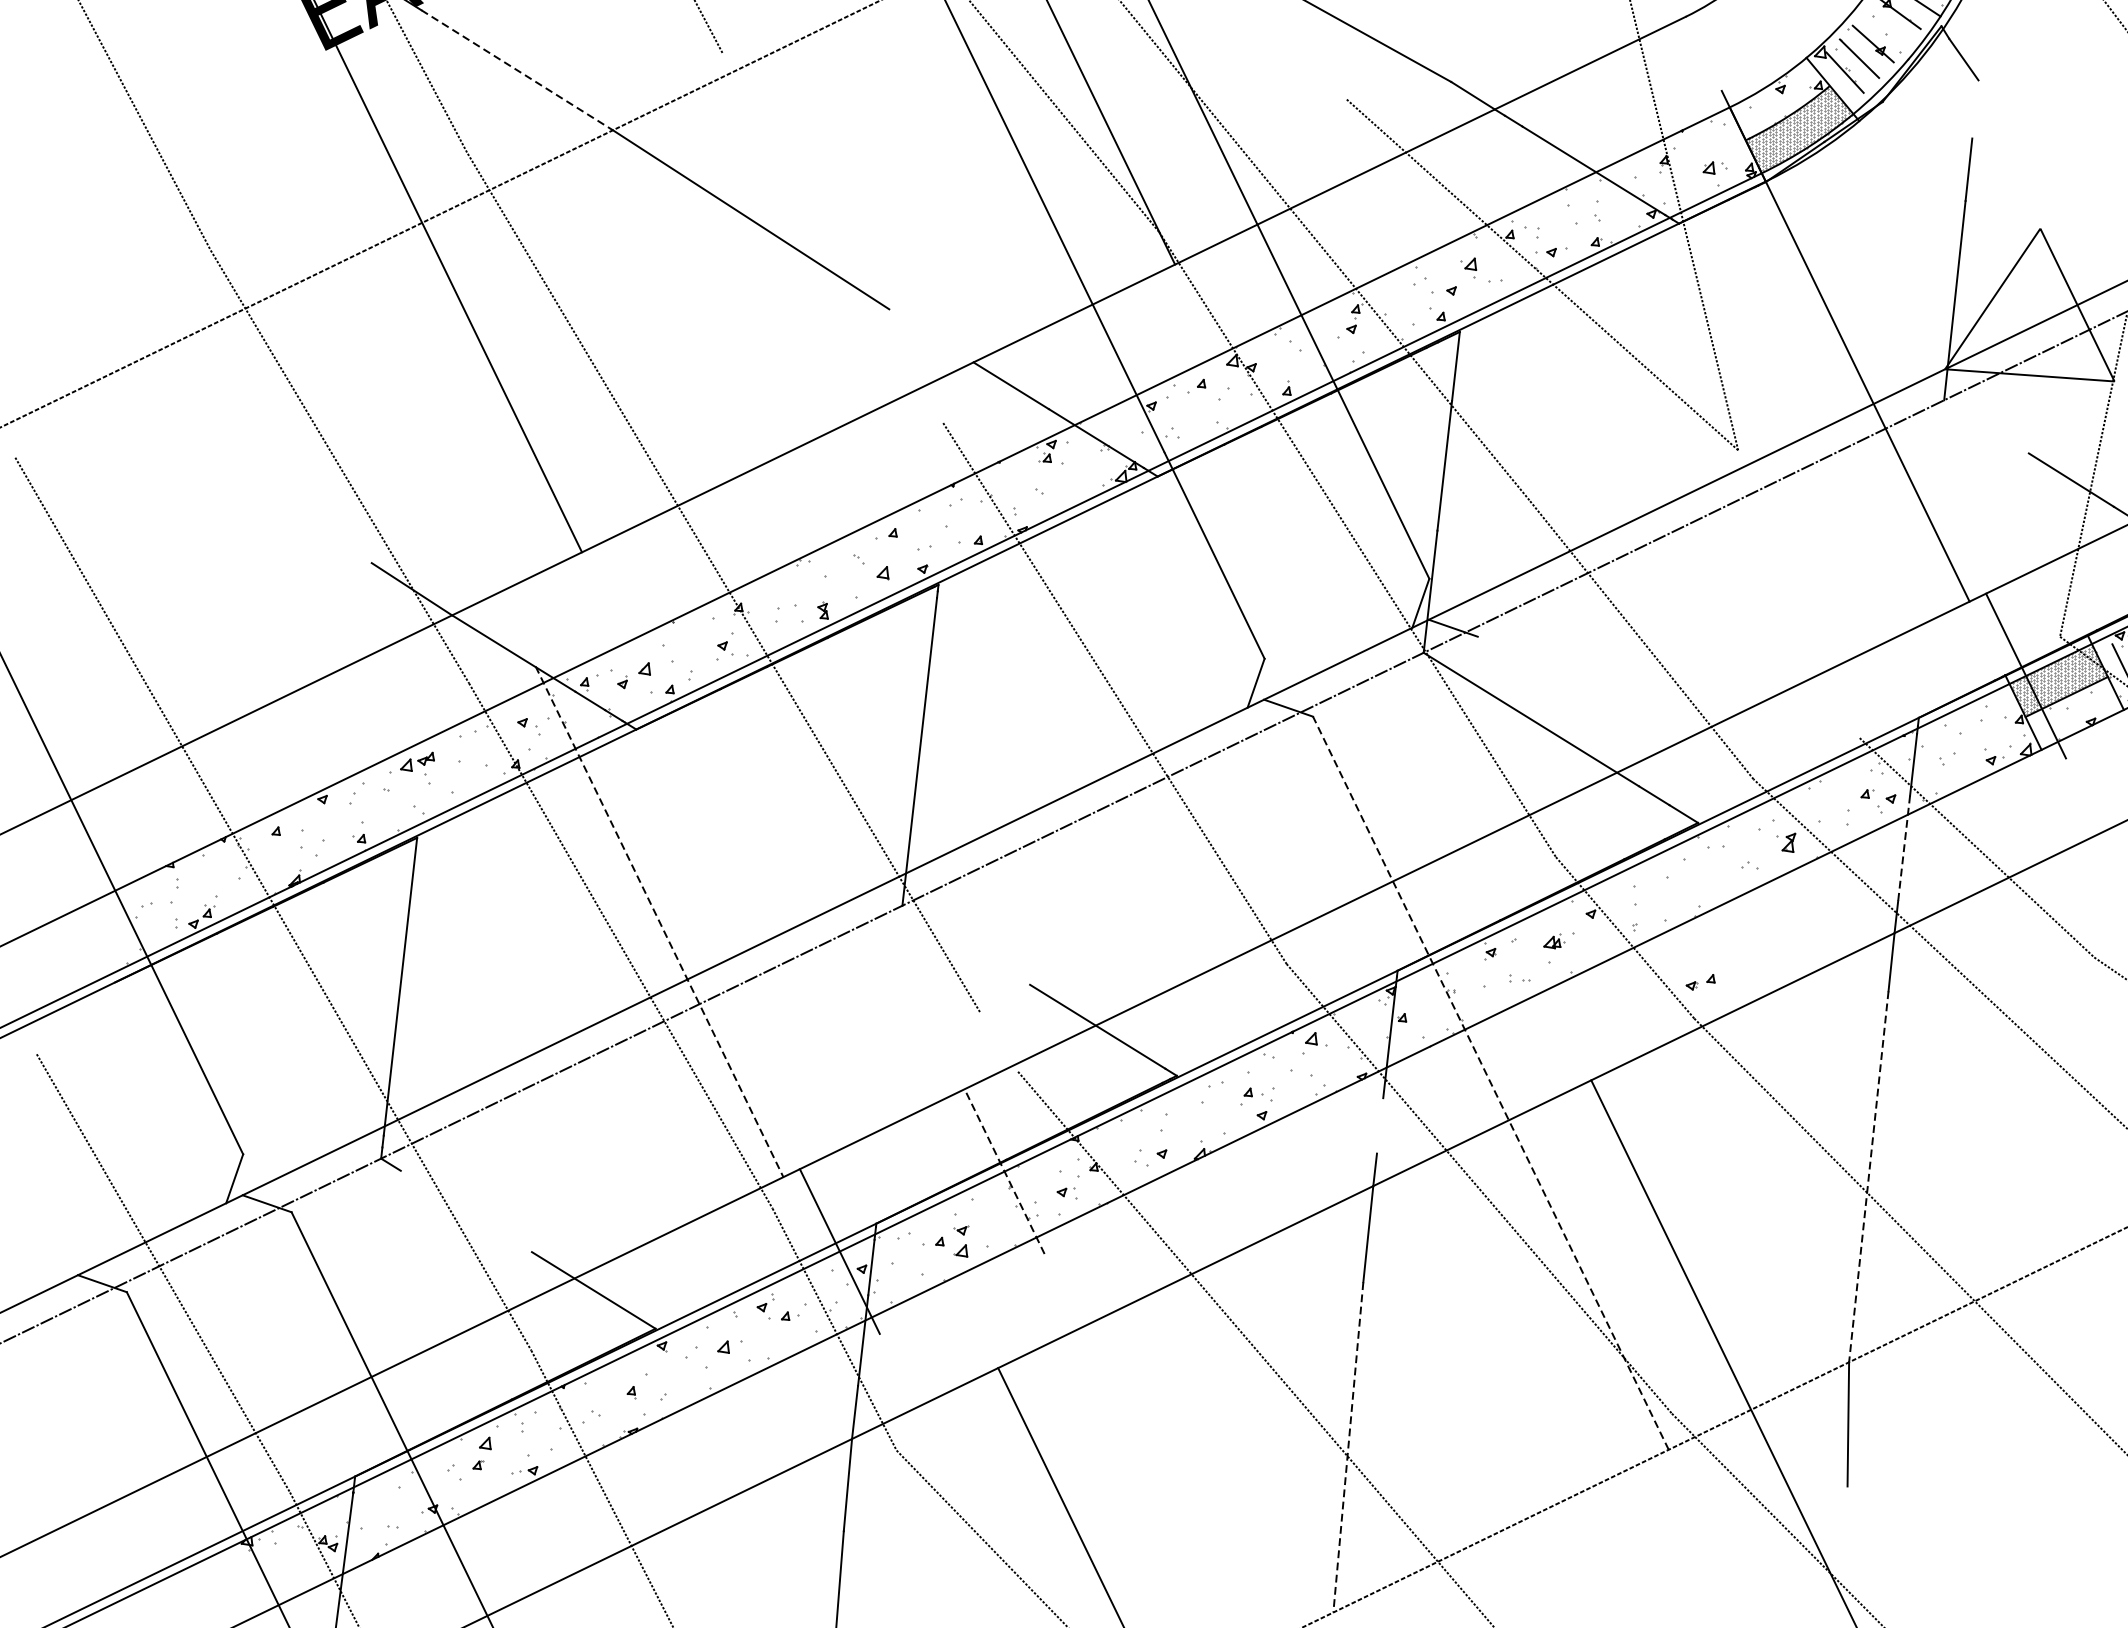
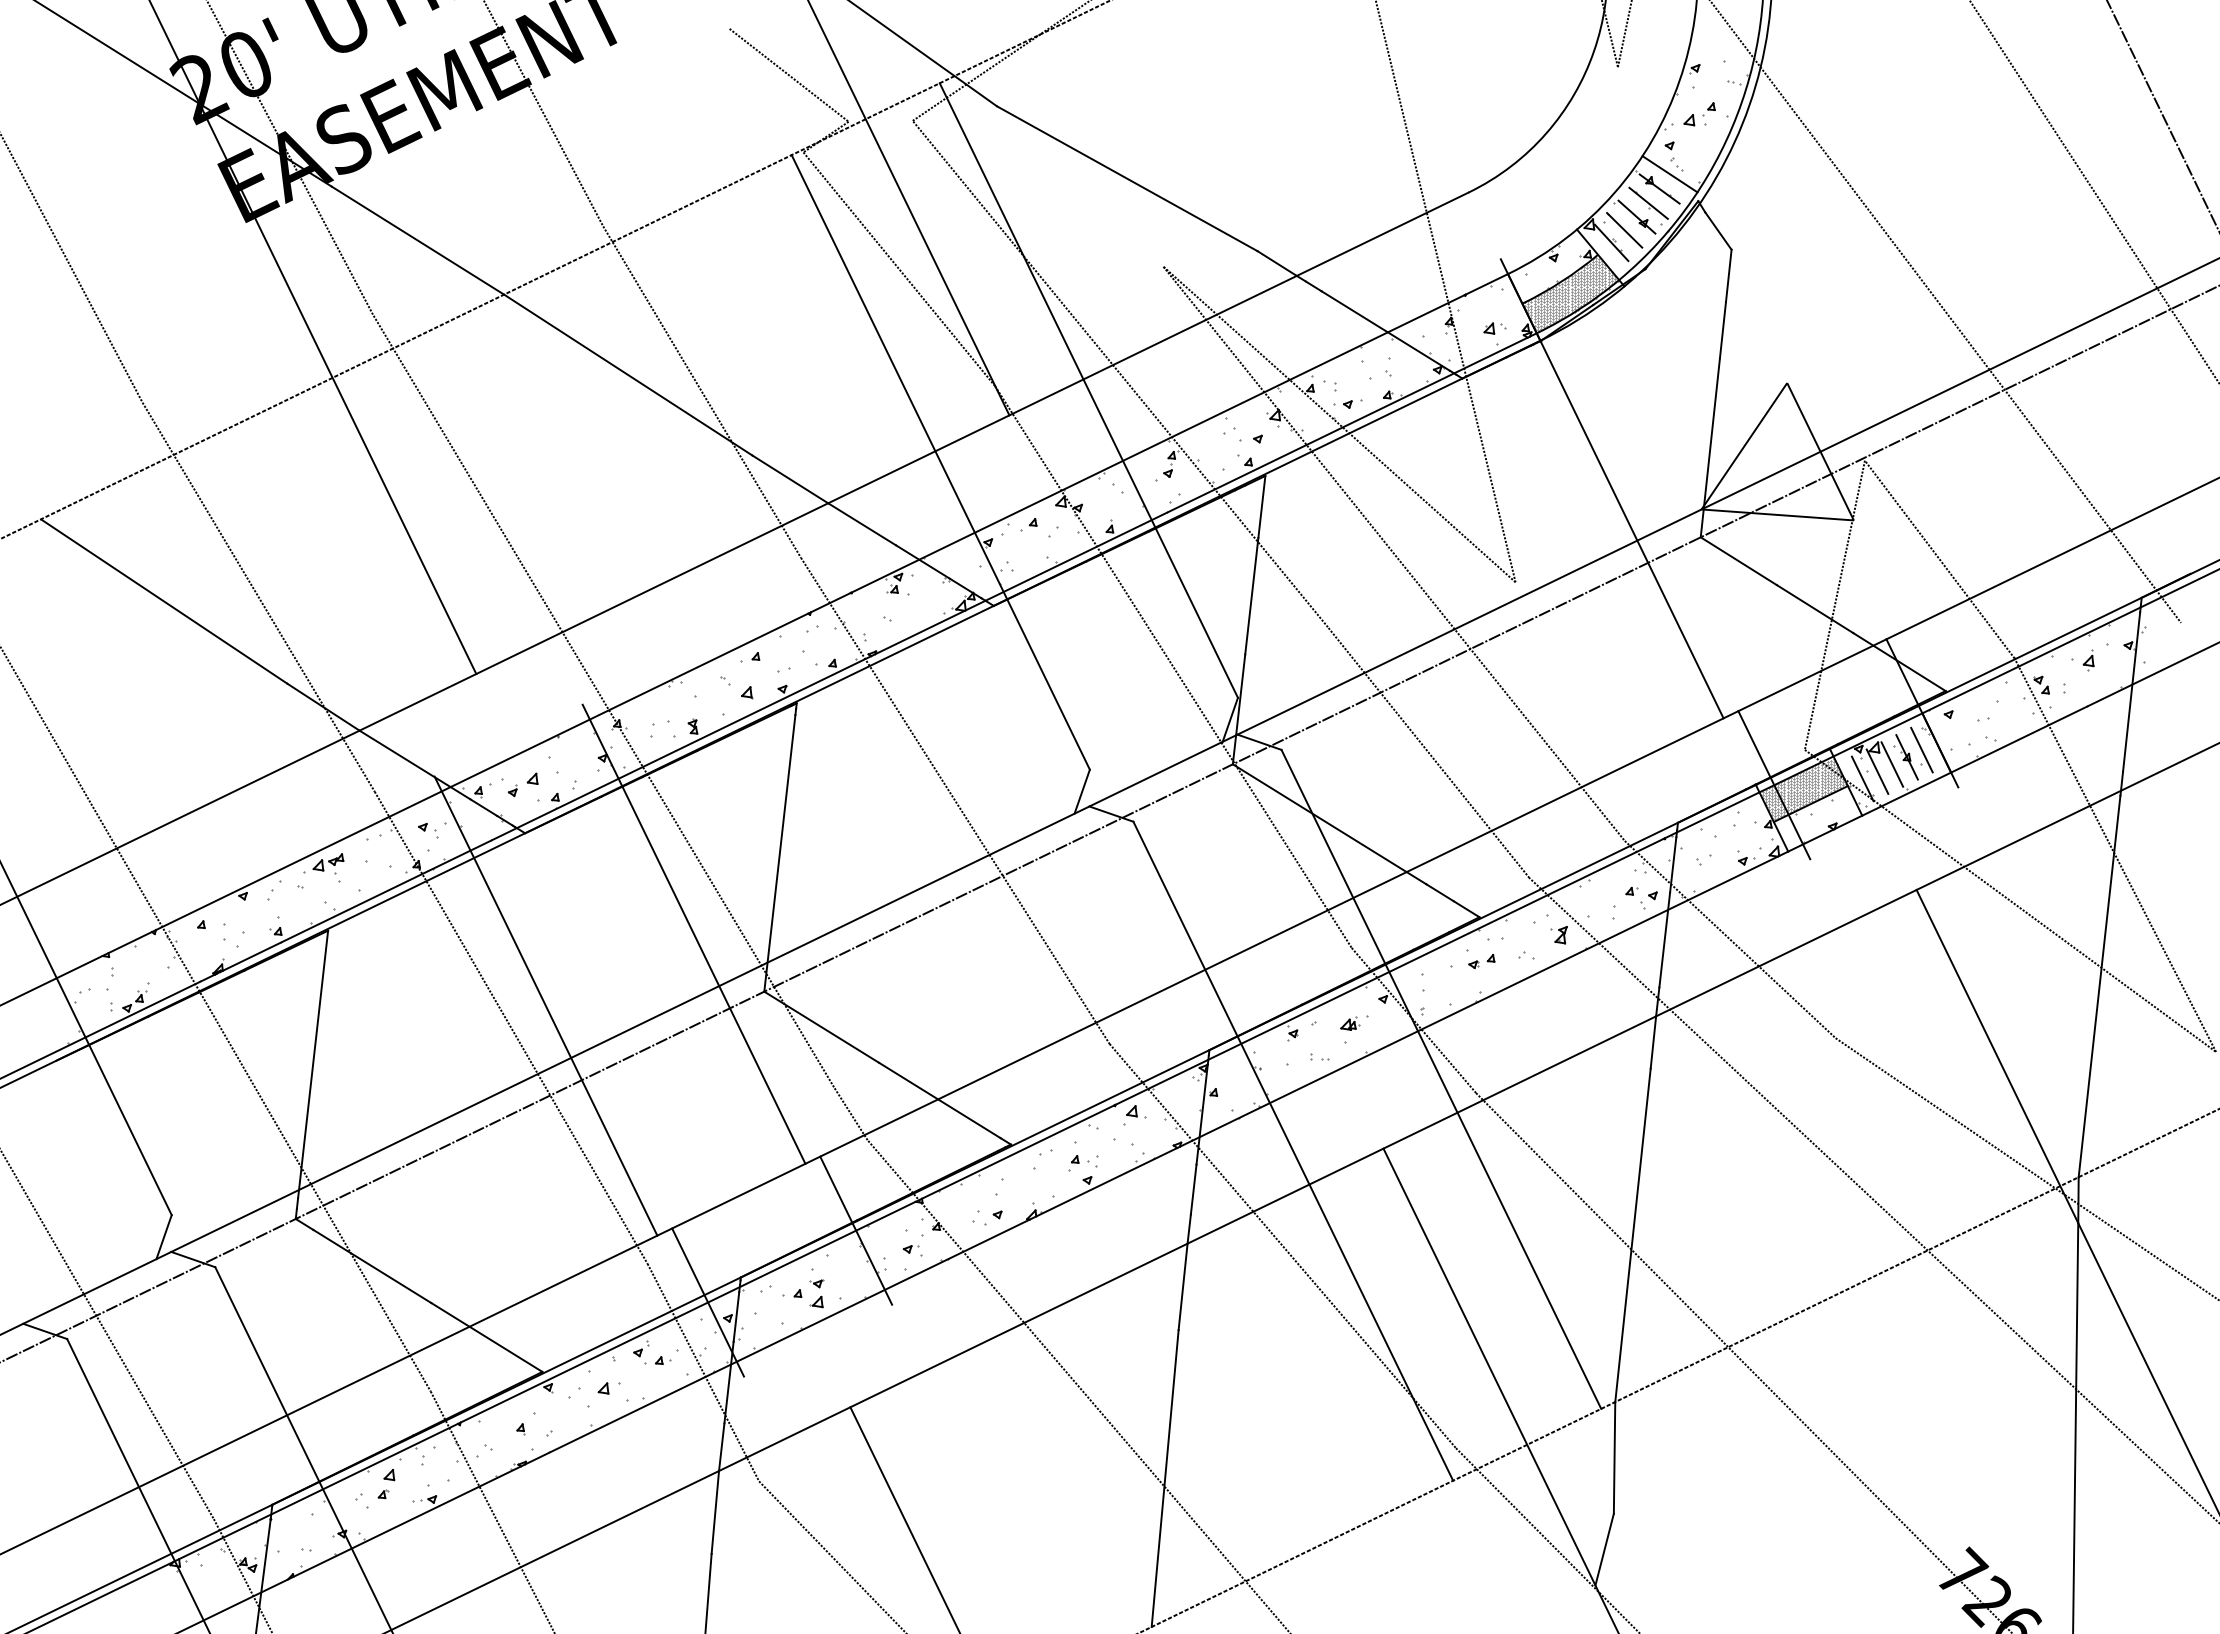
line: (1886, 27) -> (1648, 202), added
line: (516, 70) -> (417, 240), dashed -> solid
line: (1975, 108) -> (1728, 275), added
line: (833, 238) -> (702, 391), added
line: (931, 335) -> (790, 479), added
line: (1602, 418) -> (1393, 553), added
line: (1986, 427) -> (1738, 561), added
line: (235, 471) -> (164, 601), added
line: (823, 841) -> (693, 933), added
line: (1903, 848) -> (1664, 940), dashed -> solid
line: (660, 922) -> (546, 1006), dashed -> solid
line: (966, 944) -> (821, 1026), added
part: (1700, 982) -> (1481, 961), moved
line: (1655, 1002) -> (1441, 1078), added
line: (998, 1041) -> (850, 1113), added
line: (1491, 1082) -> (1293, 1150), dashed -> solid
line: (1379, 1125) -> (1193, 1189), added
line: (1003, 1171) -> (855, 1230), dashed -> solid
line: (1868, 1176) -> (1632, 1235), dashed -> solid
line: (466, 1211) -> (372, 1266), added
line: (1348, 1448) -> (1165, 1479), dashed -> solid
line: (1837, 1526) -> (1604, 1549), added

